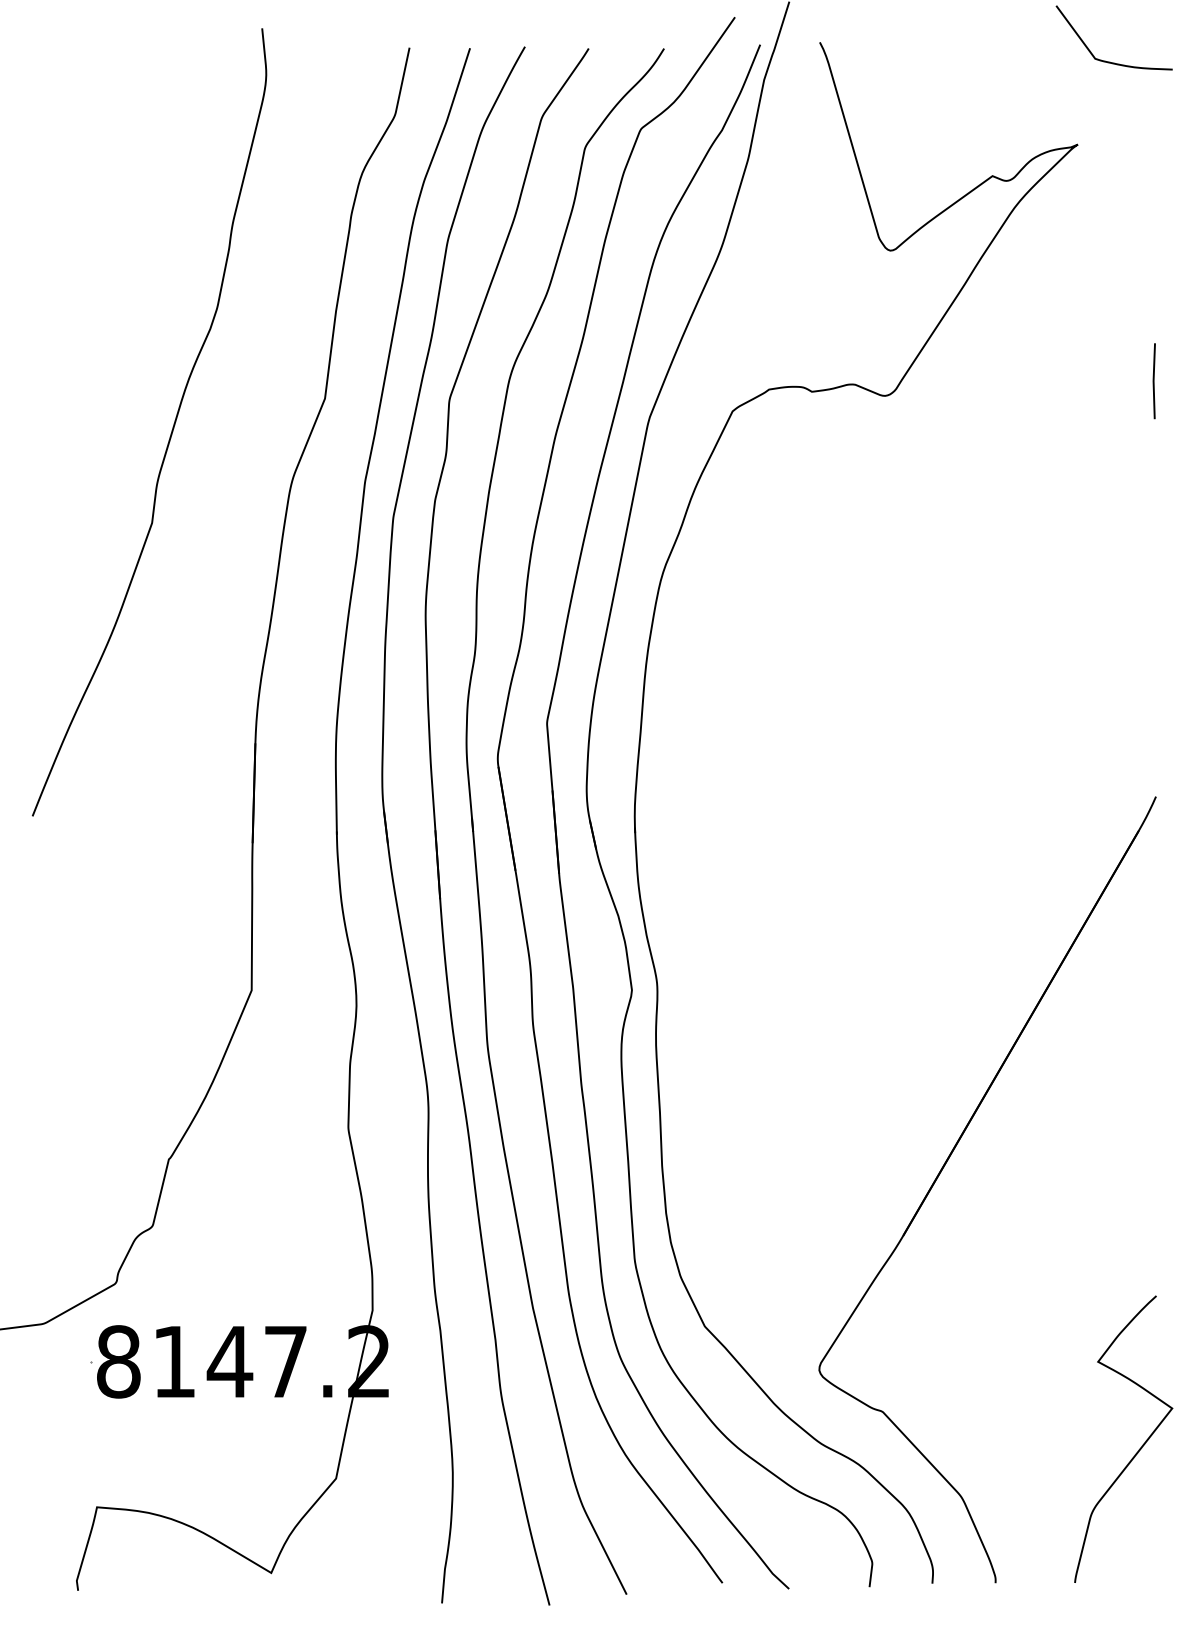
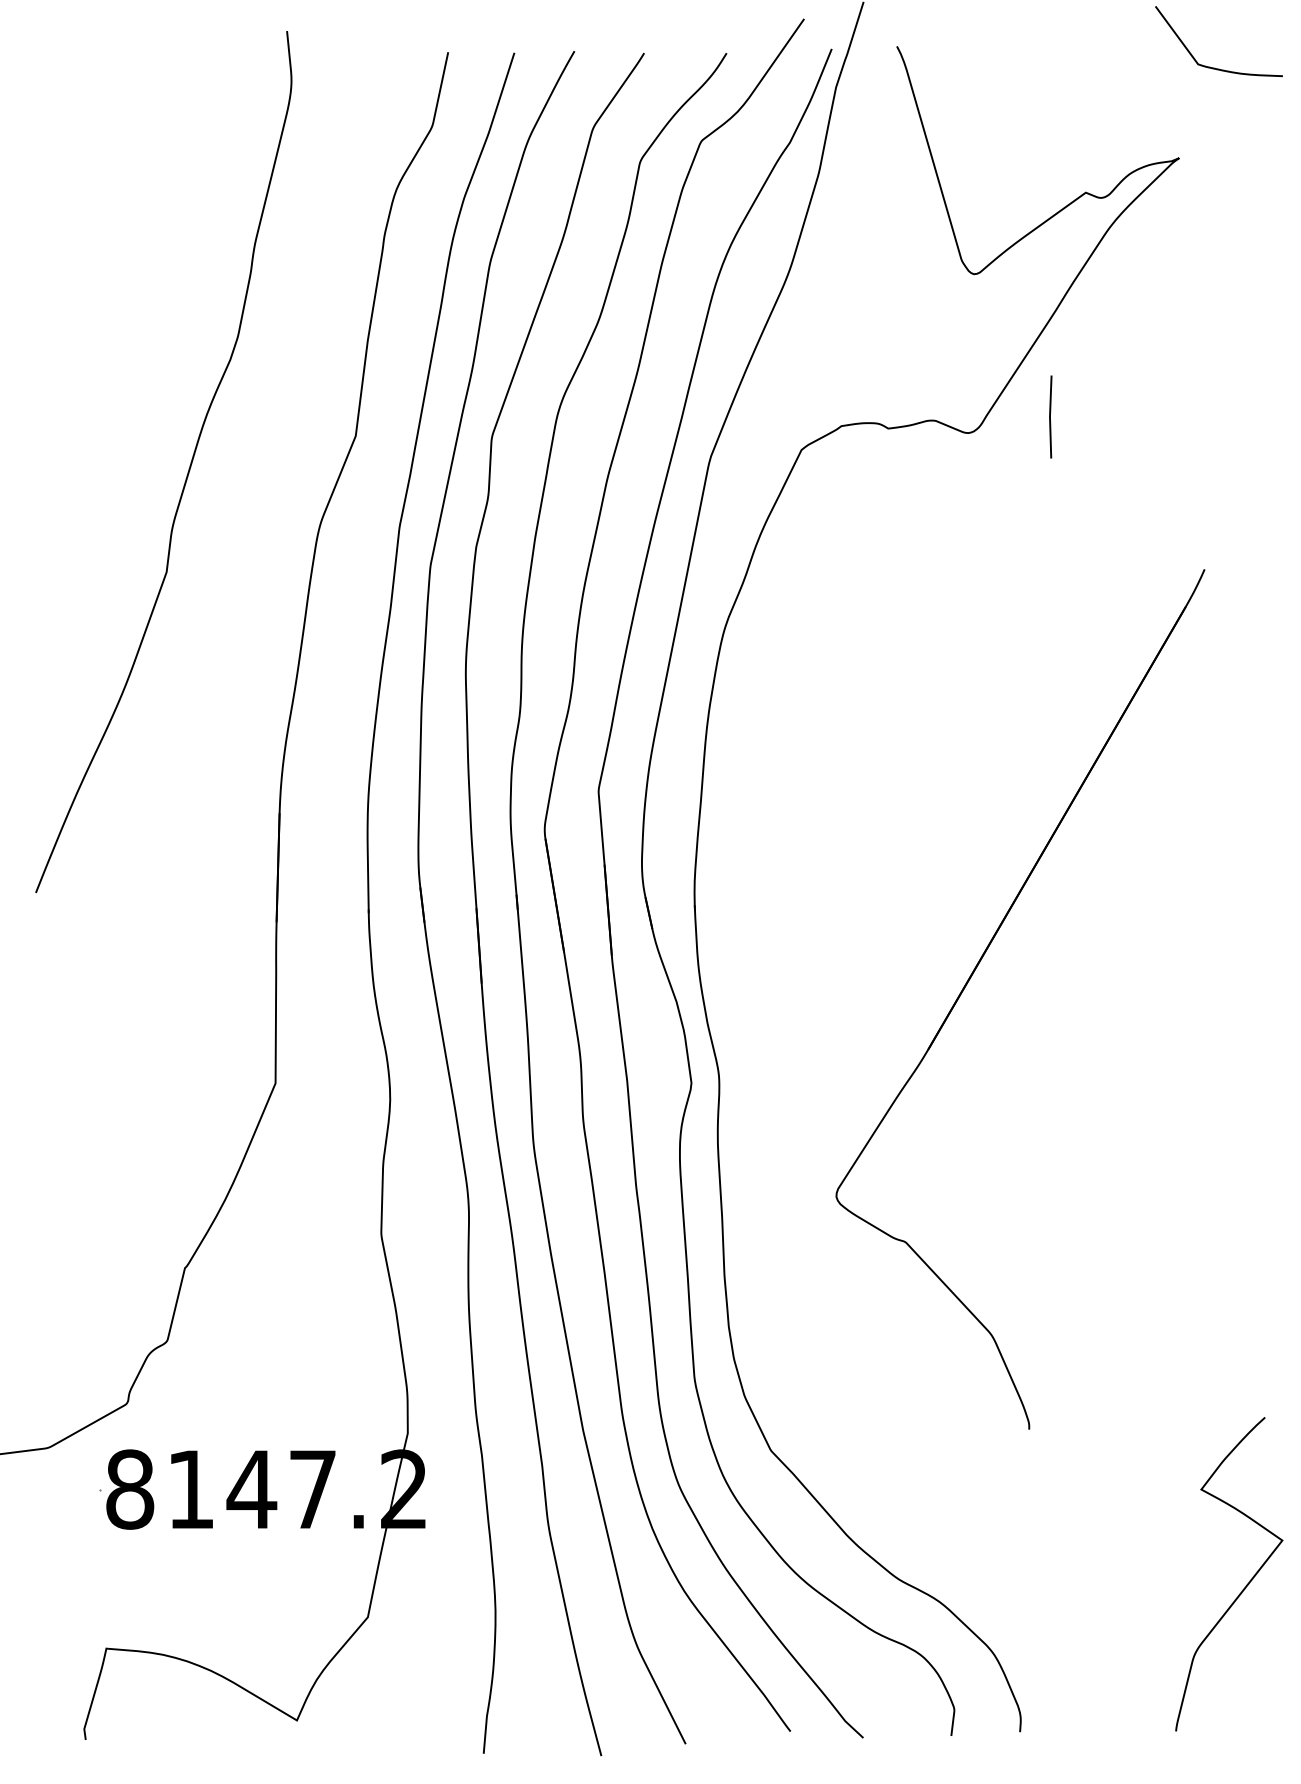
line: (1154, 380) -> (1050, 416), moved
part: (944, 1167) -> (973, 974), moved

